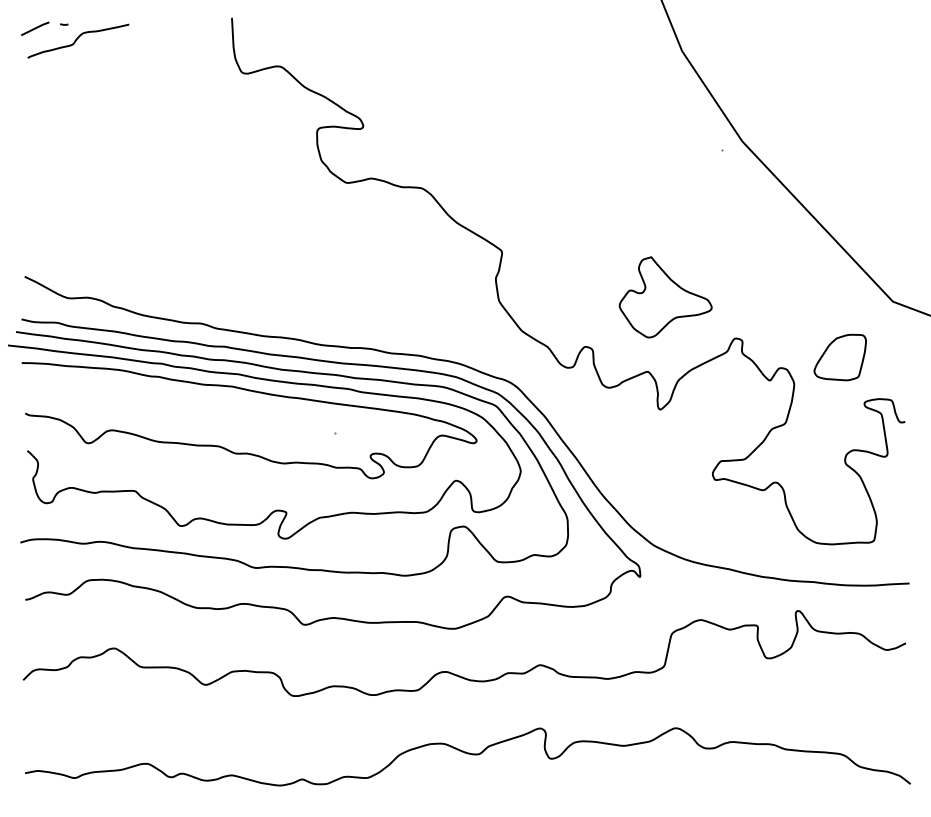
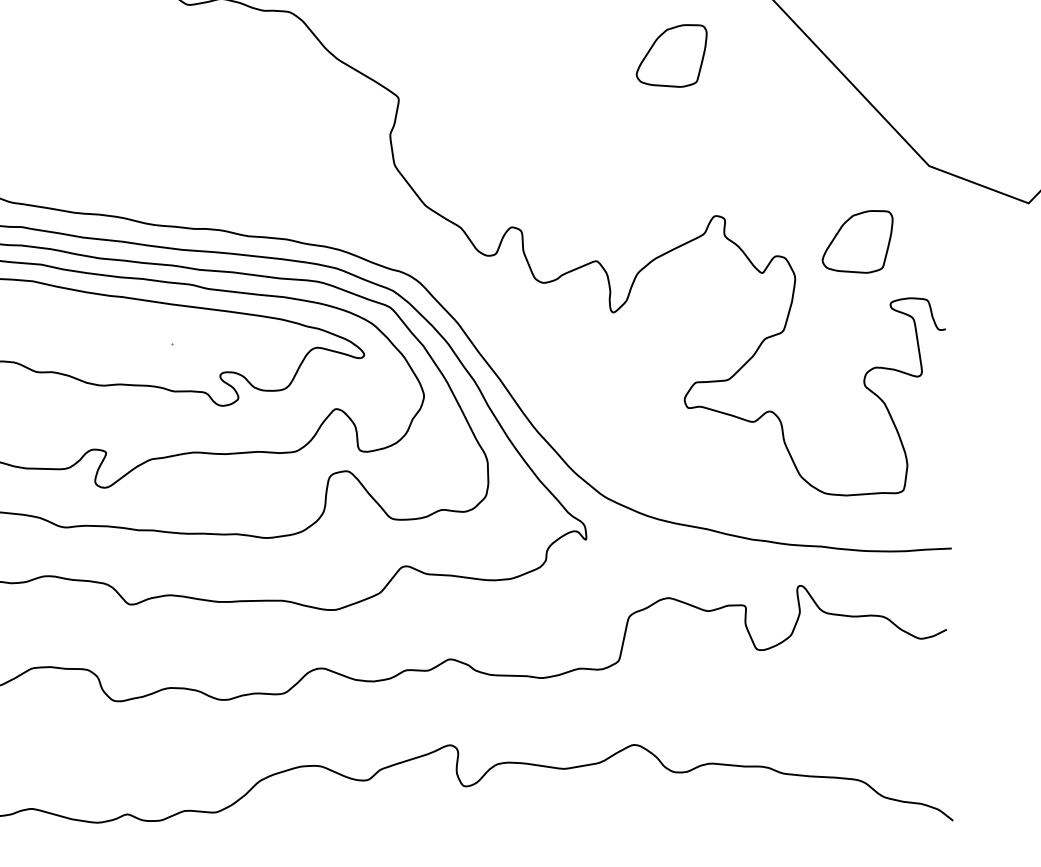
part: (702, 220) -> (670, 55), added
part: (665, 297) -> (620, 160), removed

